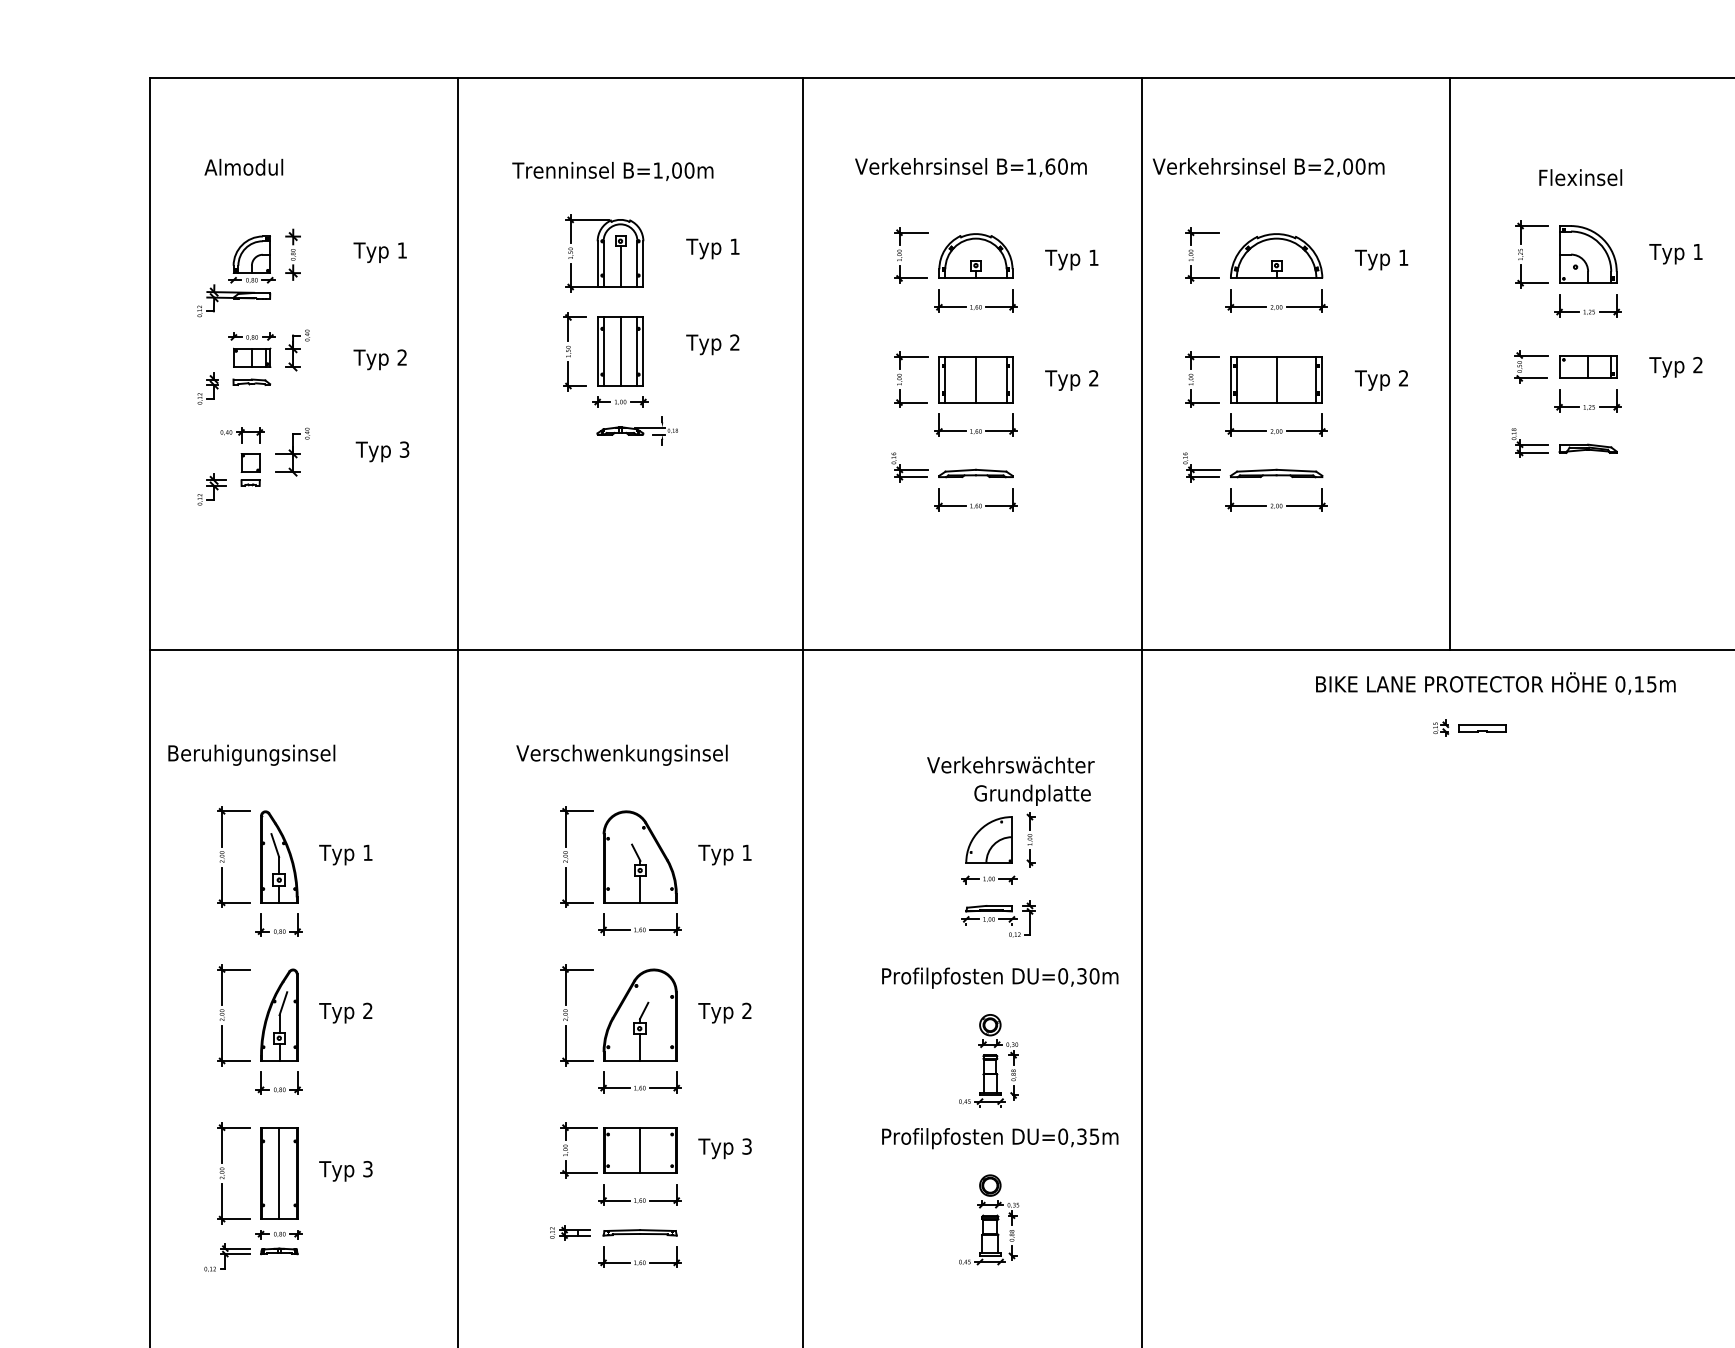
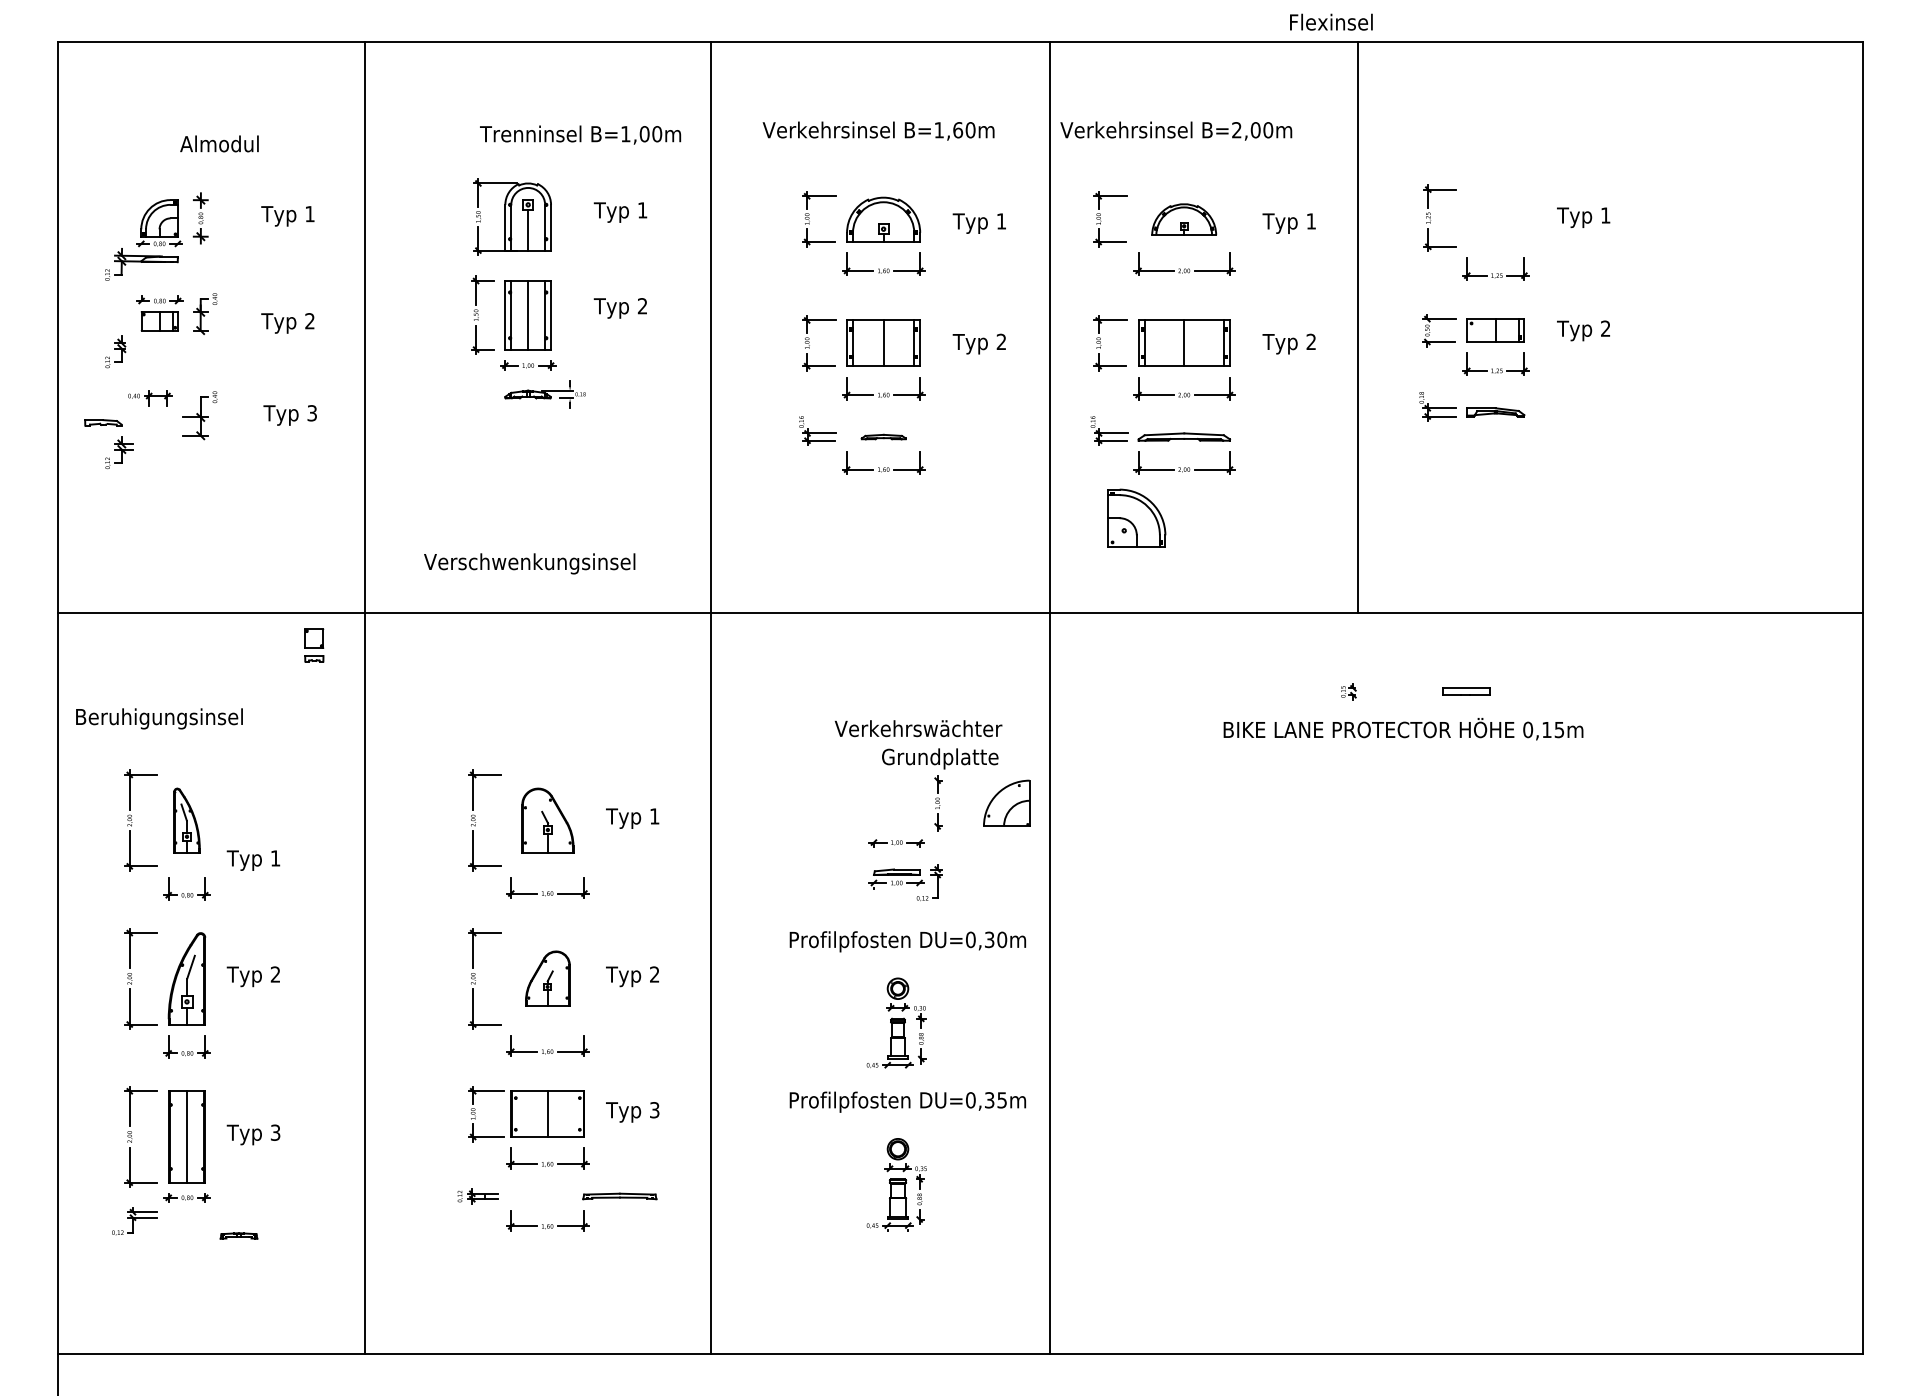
text: (243, 166) -> (219, 143), moved
text: (612, 170) -> (580, 134), moved
text: (1580, 176) -> (1331, 21), moved
part: (1587, 253) -> (1136, 517), moved
part: (1275, 255) -> (1183, 219), size x0.7
part: (251, 381) -> (103, 422), moved
part: (250, 469) -> (314, 645), moved
part: (975, 472) -> (883, 436), size x0.6
text: (1495, 683) -> (1403, 729), moved
part: (1482, 727) -> (1466, 691), moved
text: (621, 754) -> (529, 563), moved
part: (988, 838) -> (1006, 802), moved
text: (345, 854) -> (253, 860), moved
part: (278, 856) -> (186, 820), size x0.7
part: (639, 856) -> (547, 820), size x0.7
part: (639, 1014) -> (547, 978), size x0.6
part: (639, 1232) -> (619, 1196), moved
part: (278, 1250) -> (238, 1235), moved

